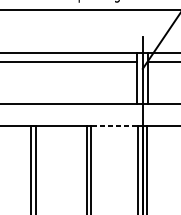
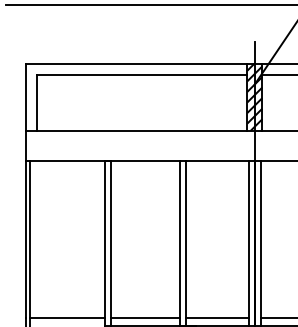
hatch: (142, 77) -> (254, 96), added
line: (114, 125) -> (217, 160), dashed -> solid

